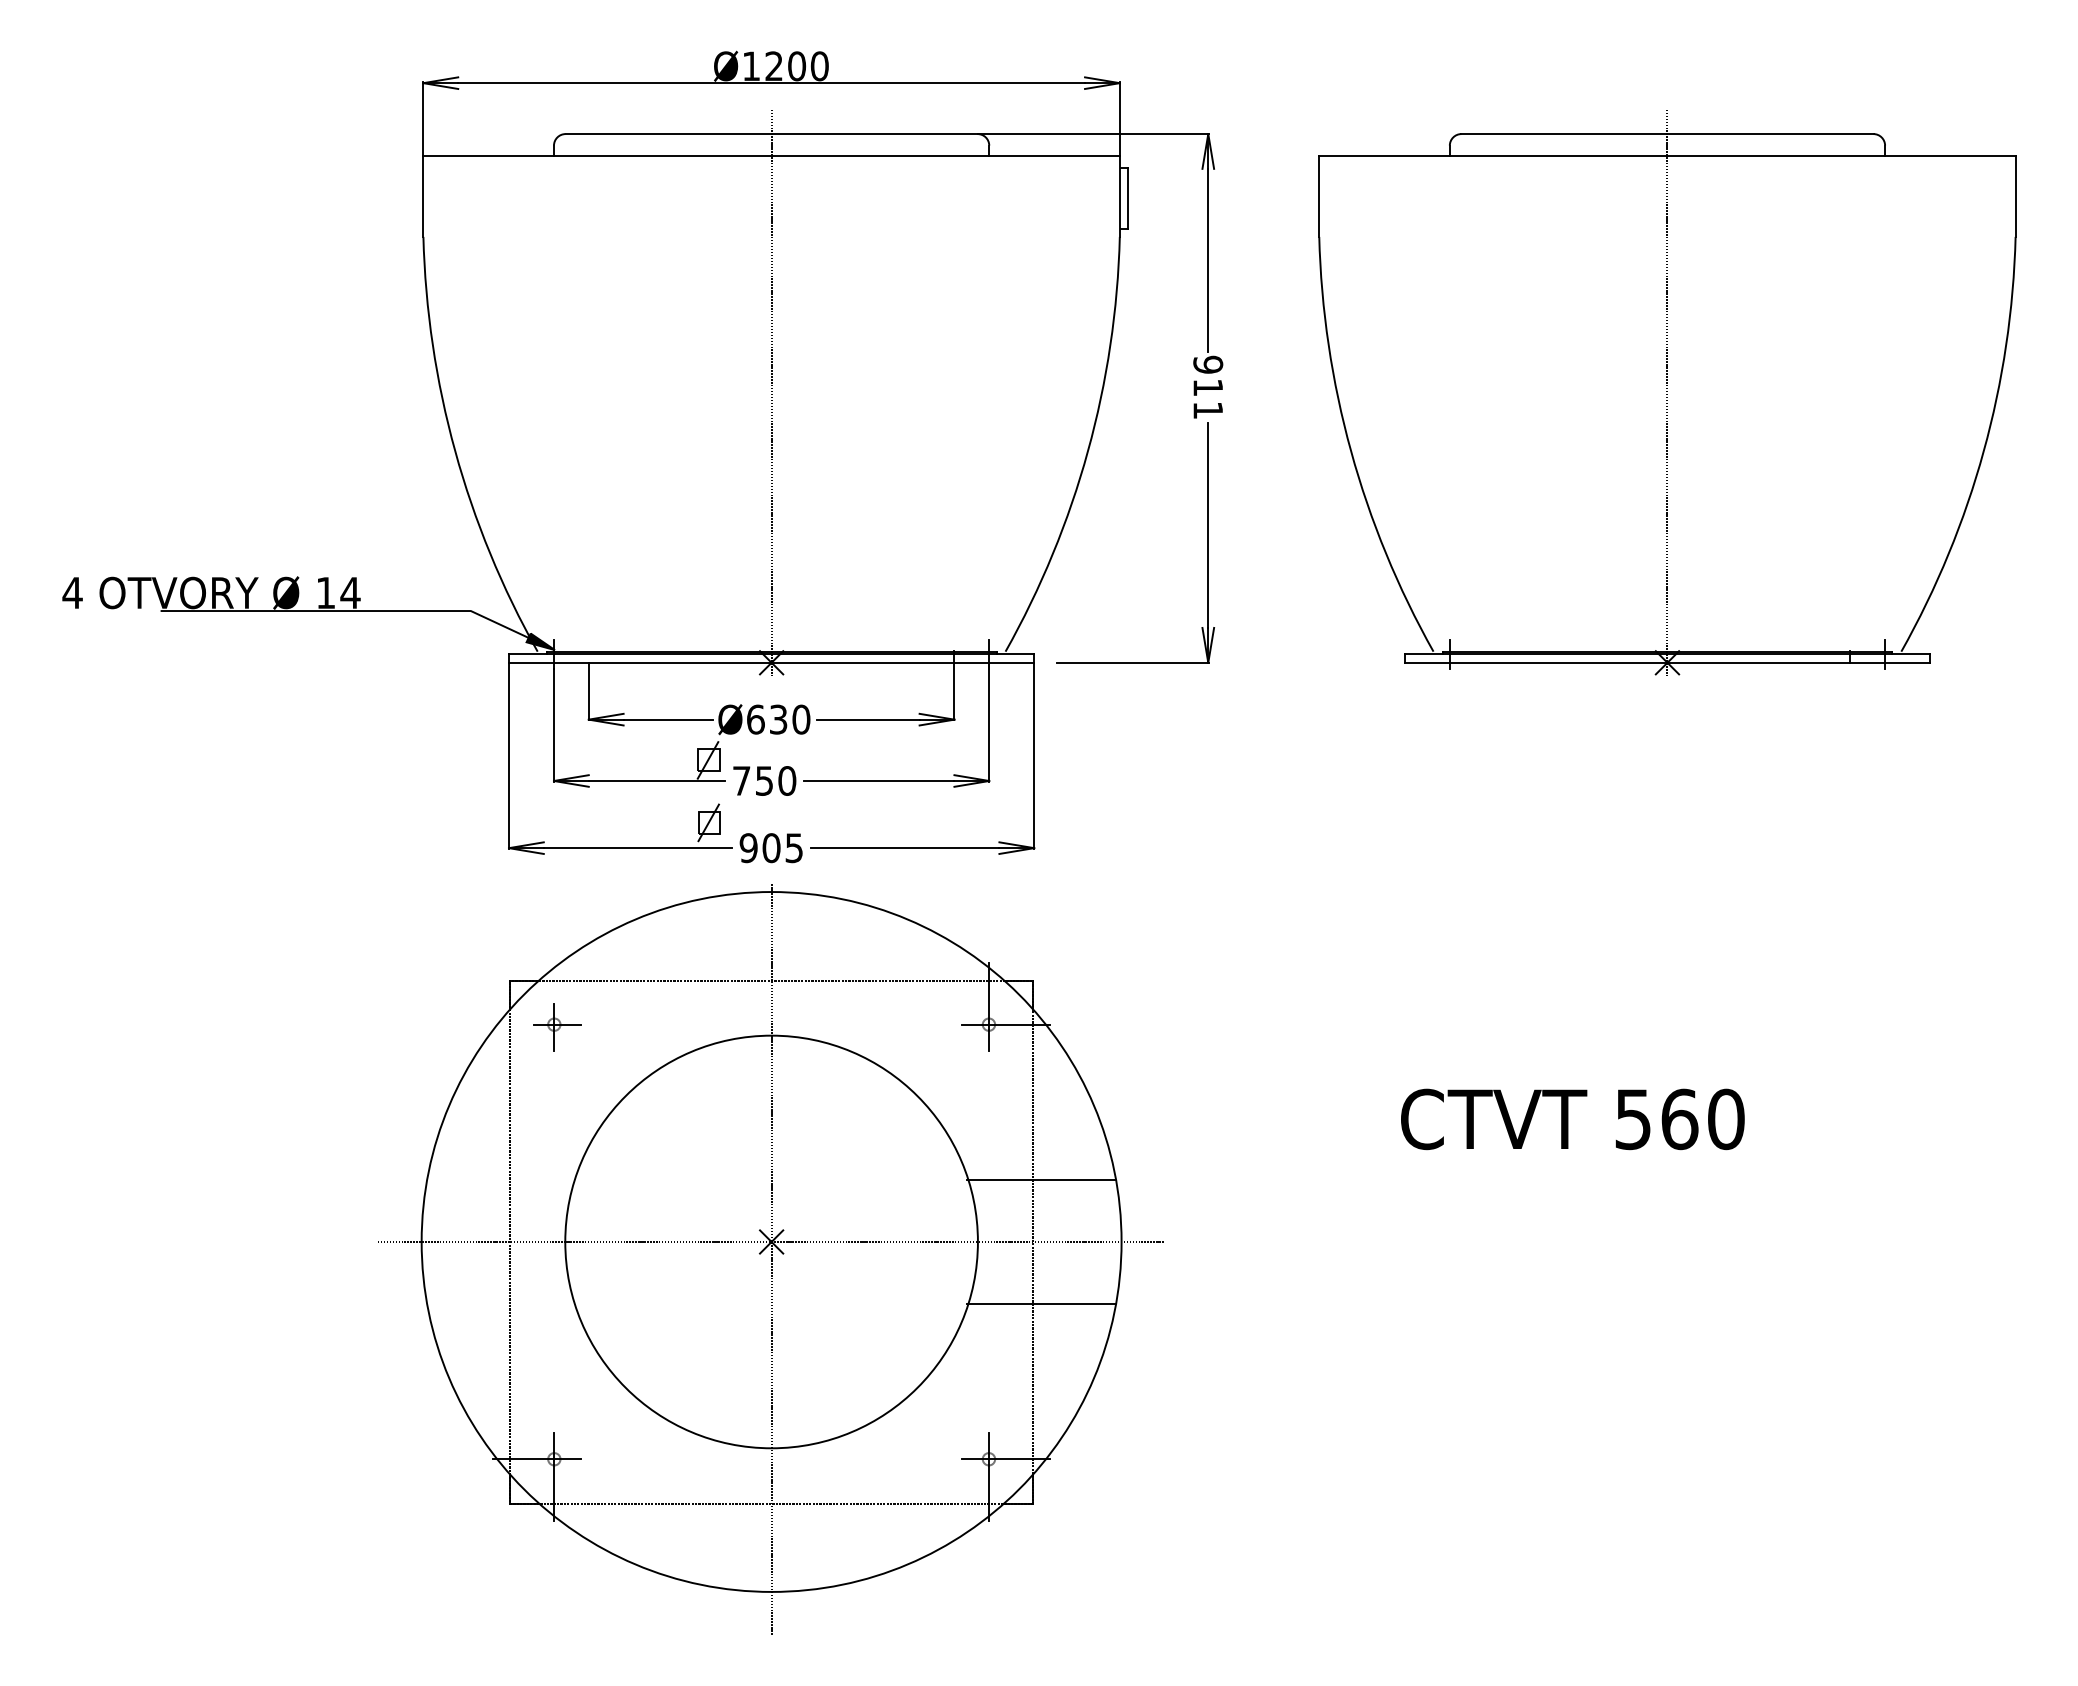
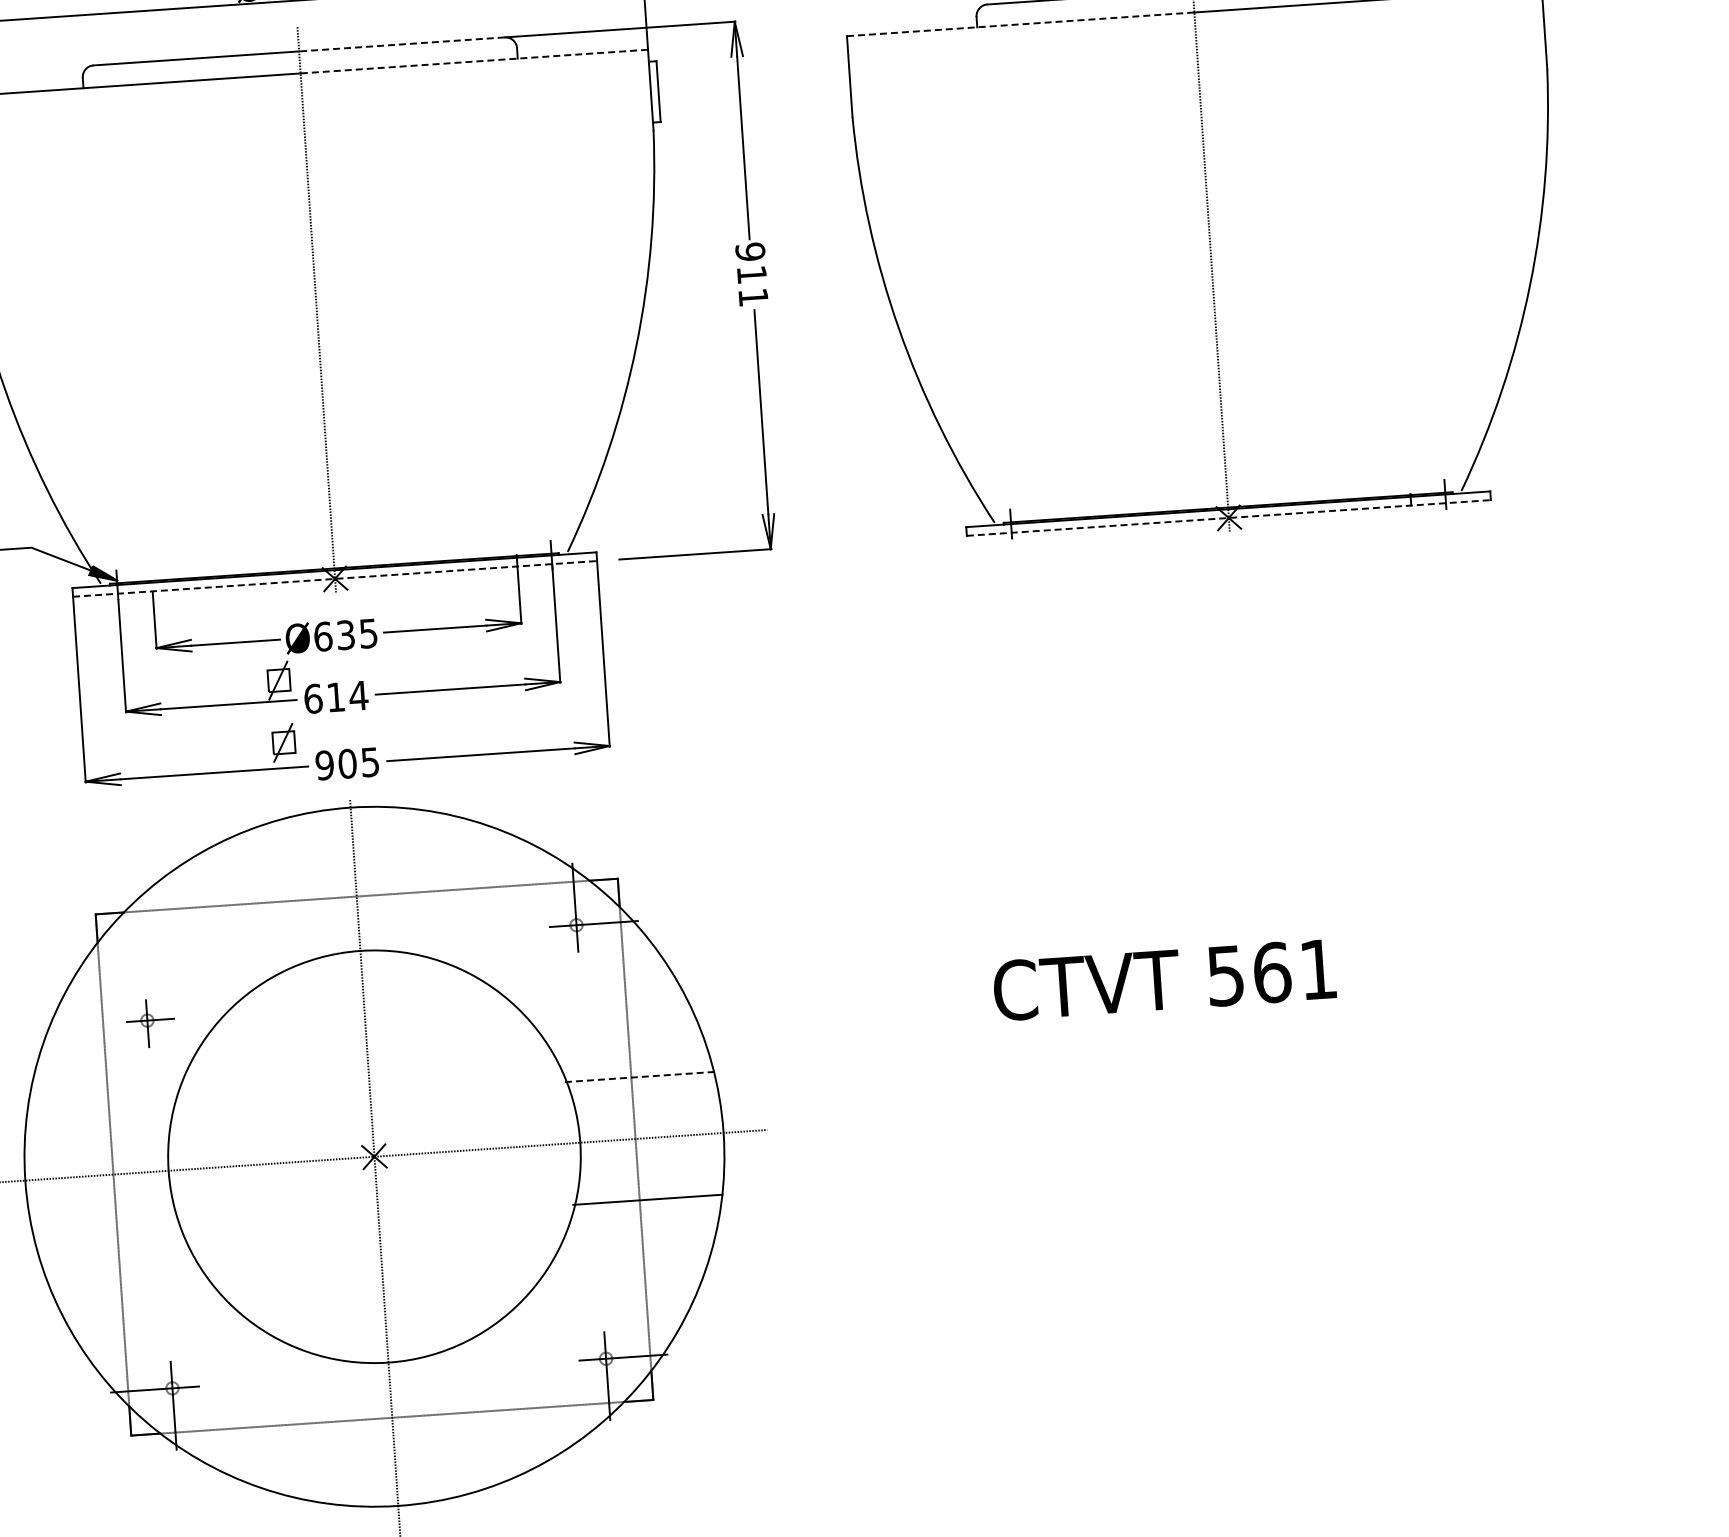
line: (874, 134) -> (401, 44), solid -> dashed
line: (945, 156) -> (474, 61), solid -> dashed
line: (1493, 156) -> (1020, 24), solid -> dashed
line: (771, 662) -> (334, 578), solid -> dashed
line: (1667, 662) -> (1228, 517), solid -> dashed
text: (801, 719) -> (368, 633), 630 -> 635
text: (764, 780) -> (335, 696), 750 -> 614
part: (557, 1027) -> (150, 1023), moved
text: (1726, 1119) -> (1318, 969), 560 -> 561
line: (1041, 1180) -> (639, 1077), solid -> dashed

